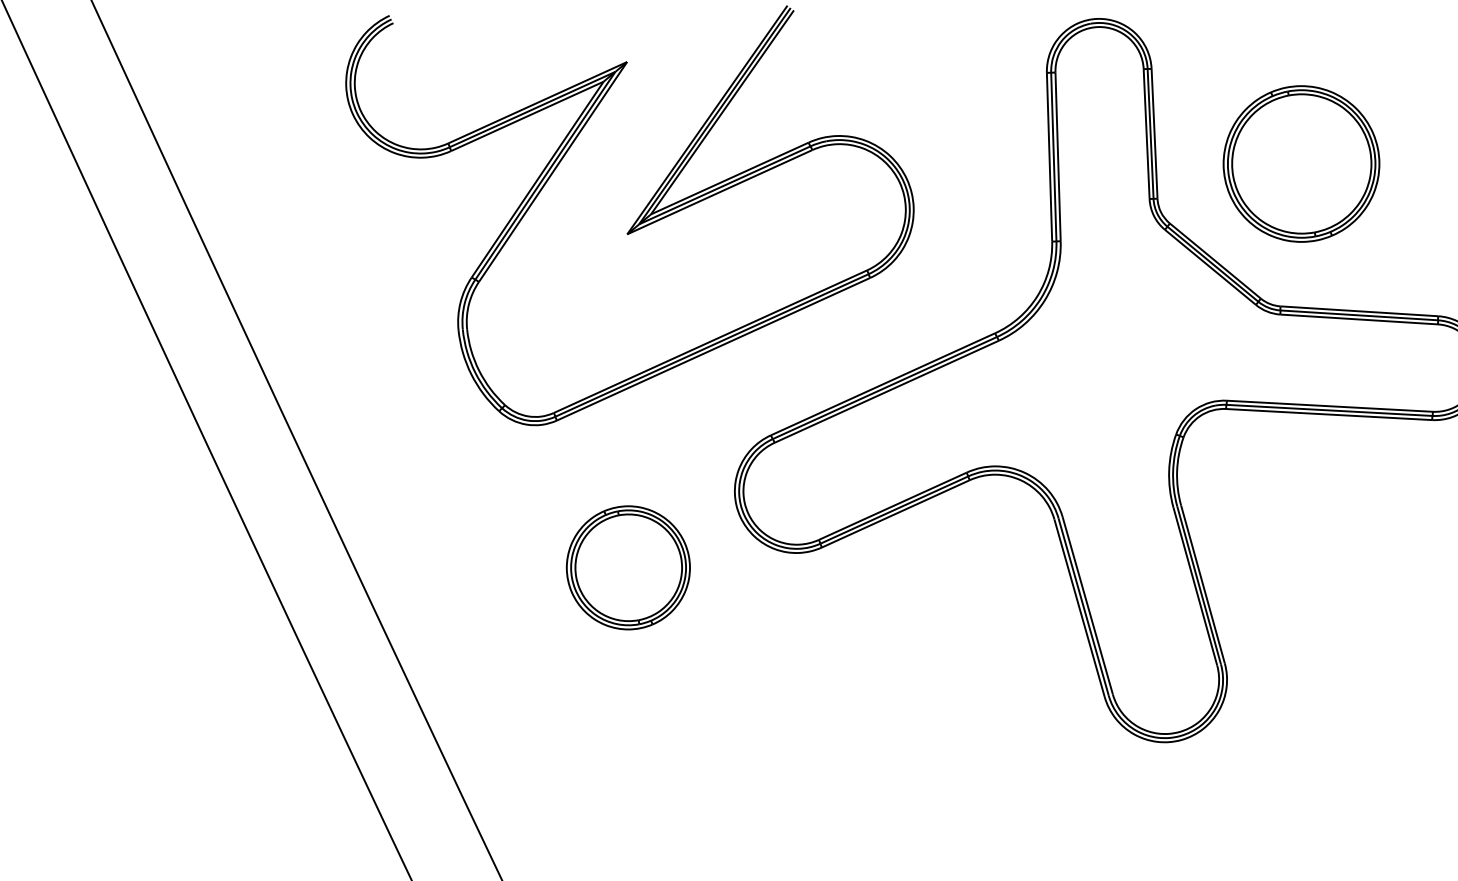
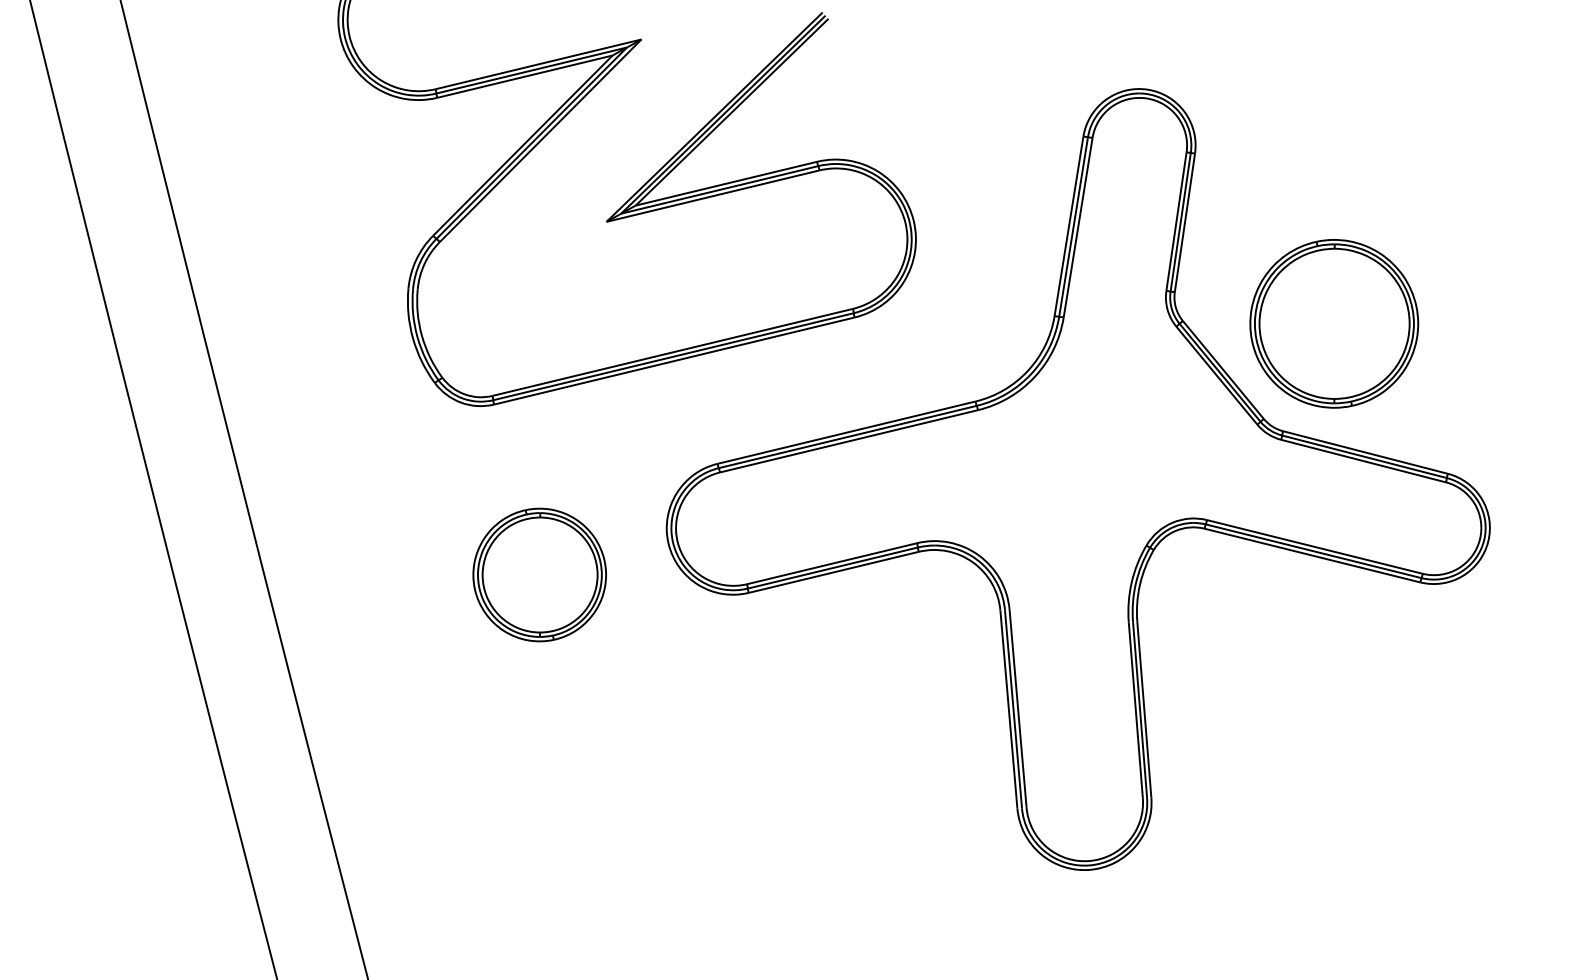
part: (1301, 163) -> (1334, 323), moved

